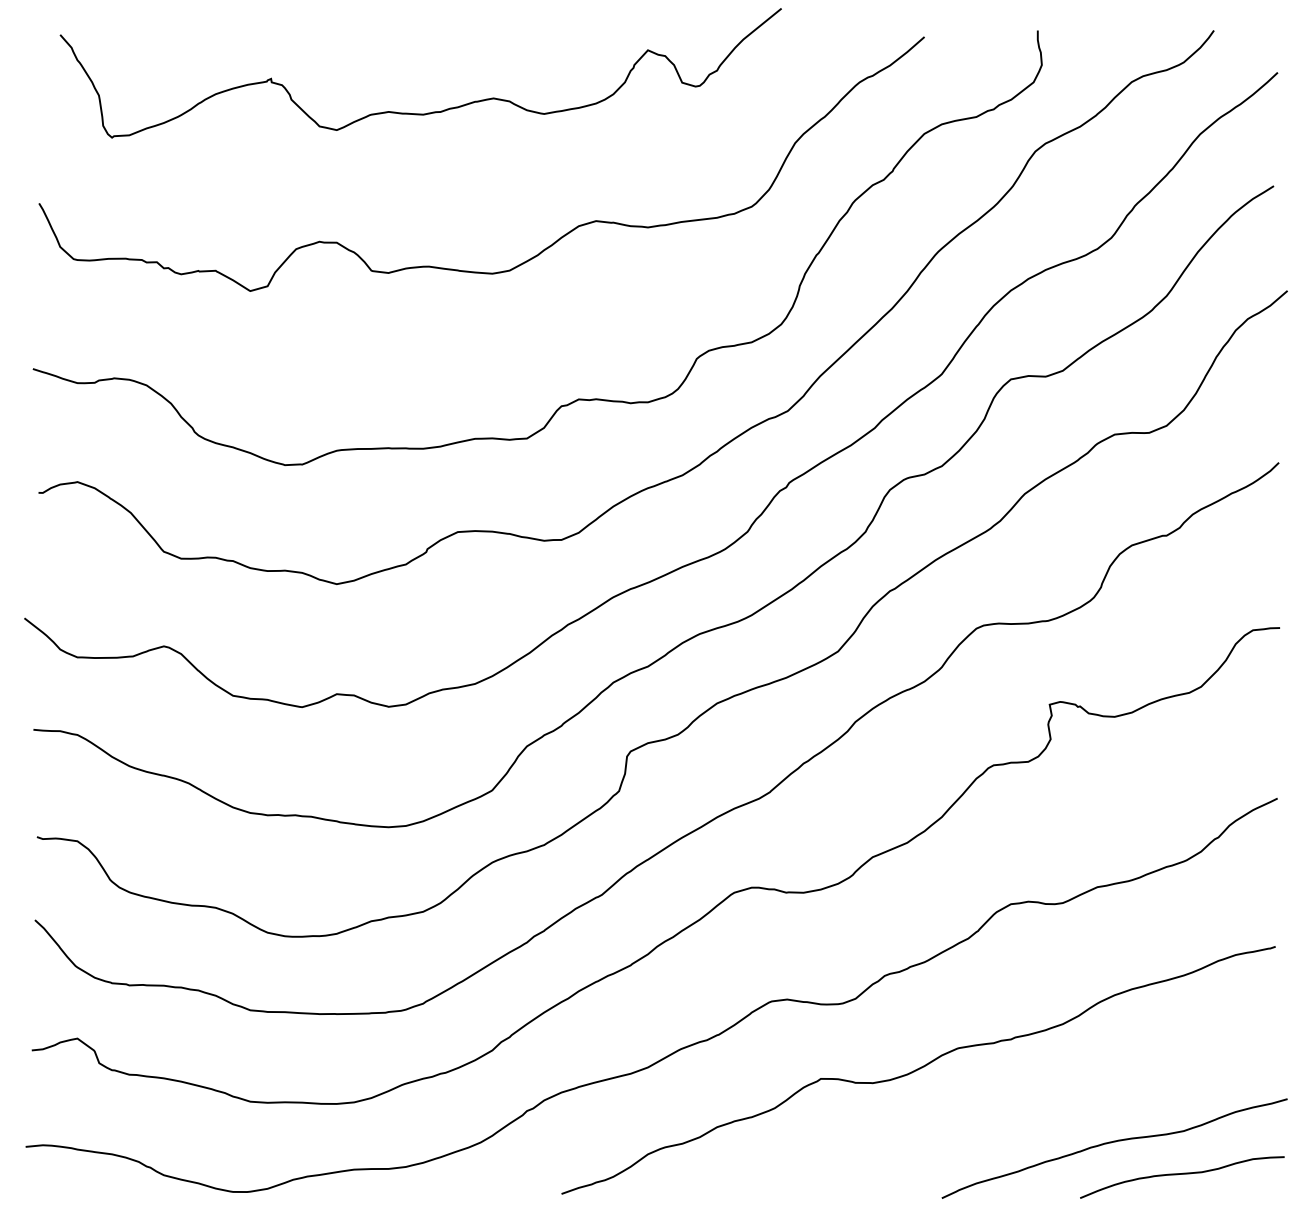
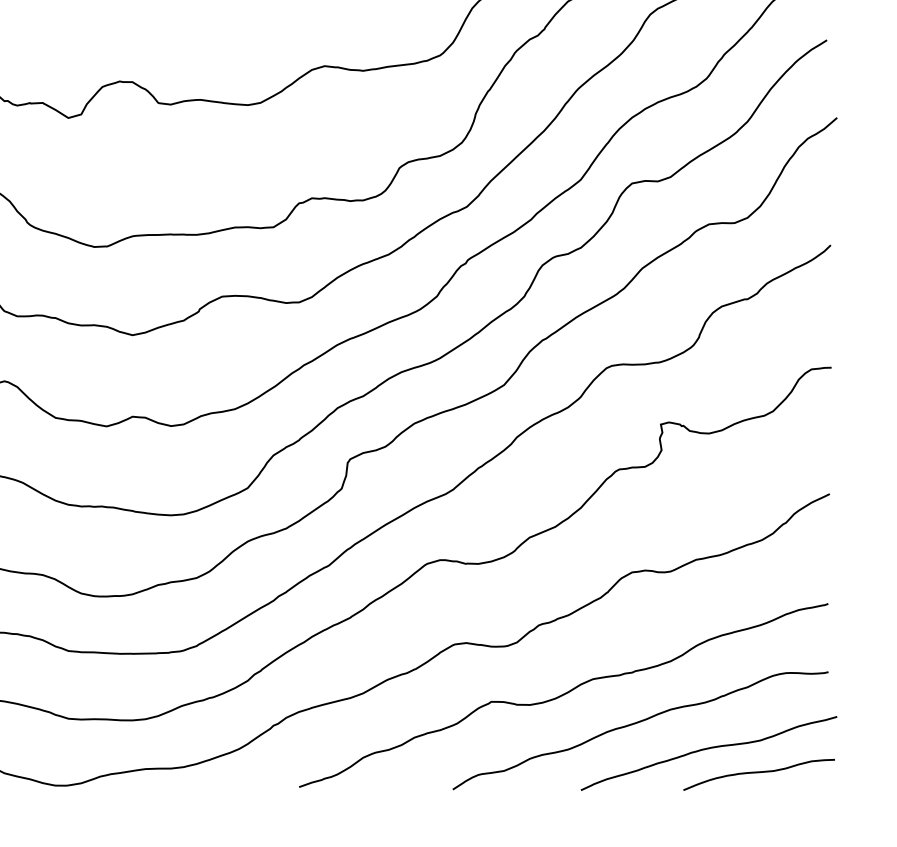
curve: (1019, 1107) -> (638, 723), added

